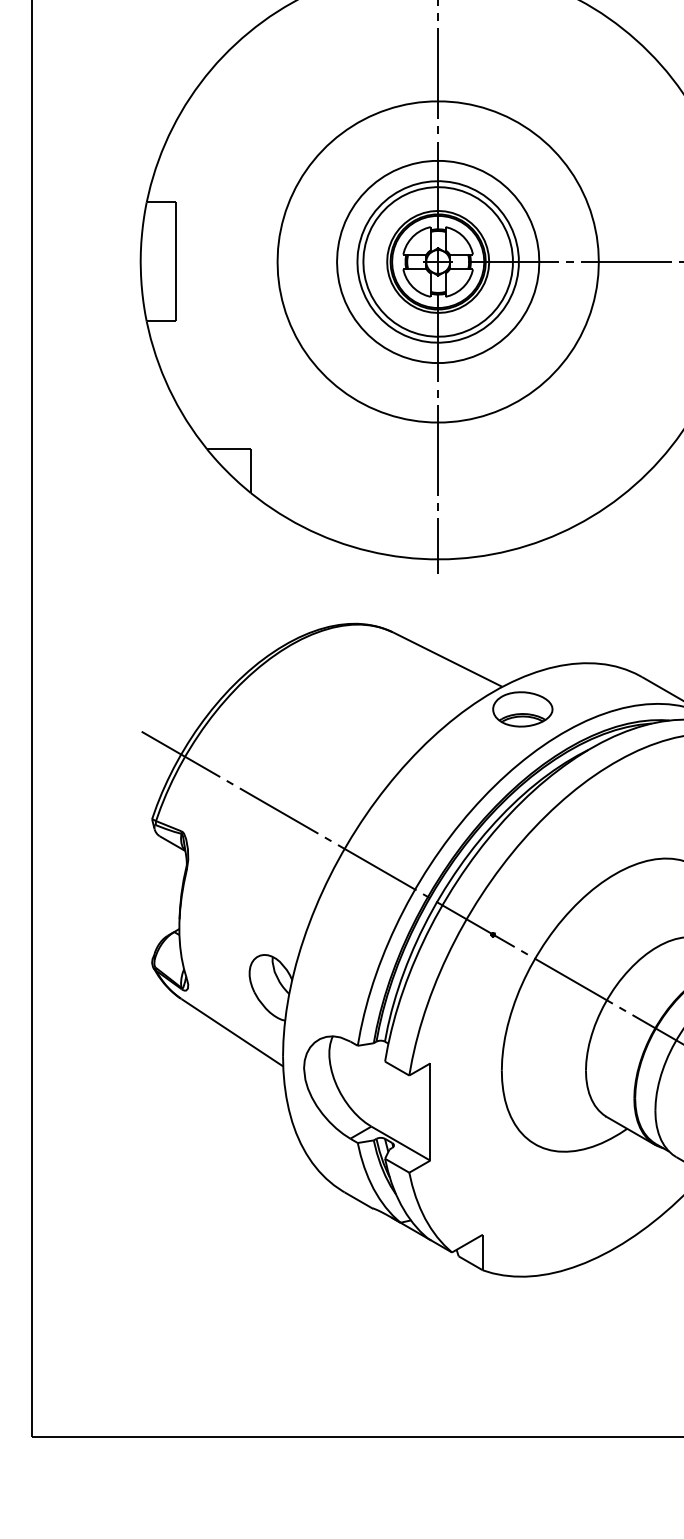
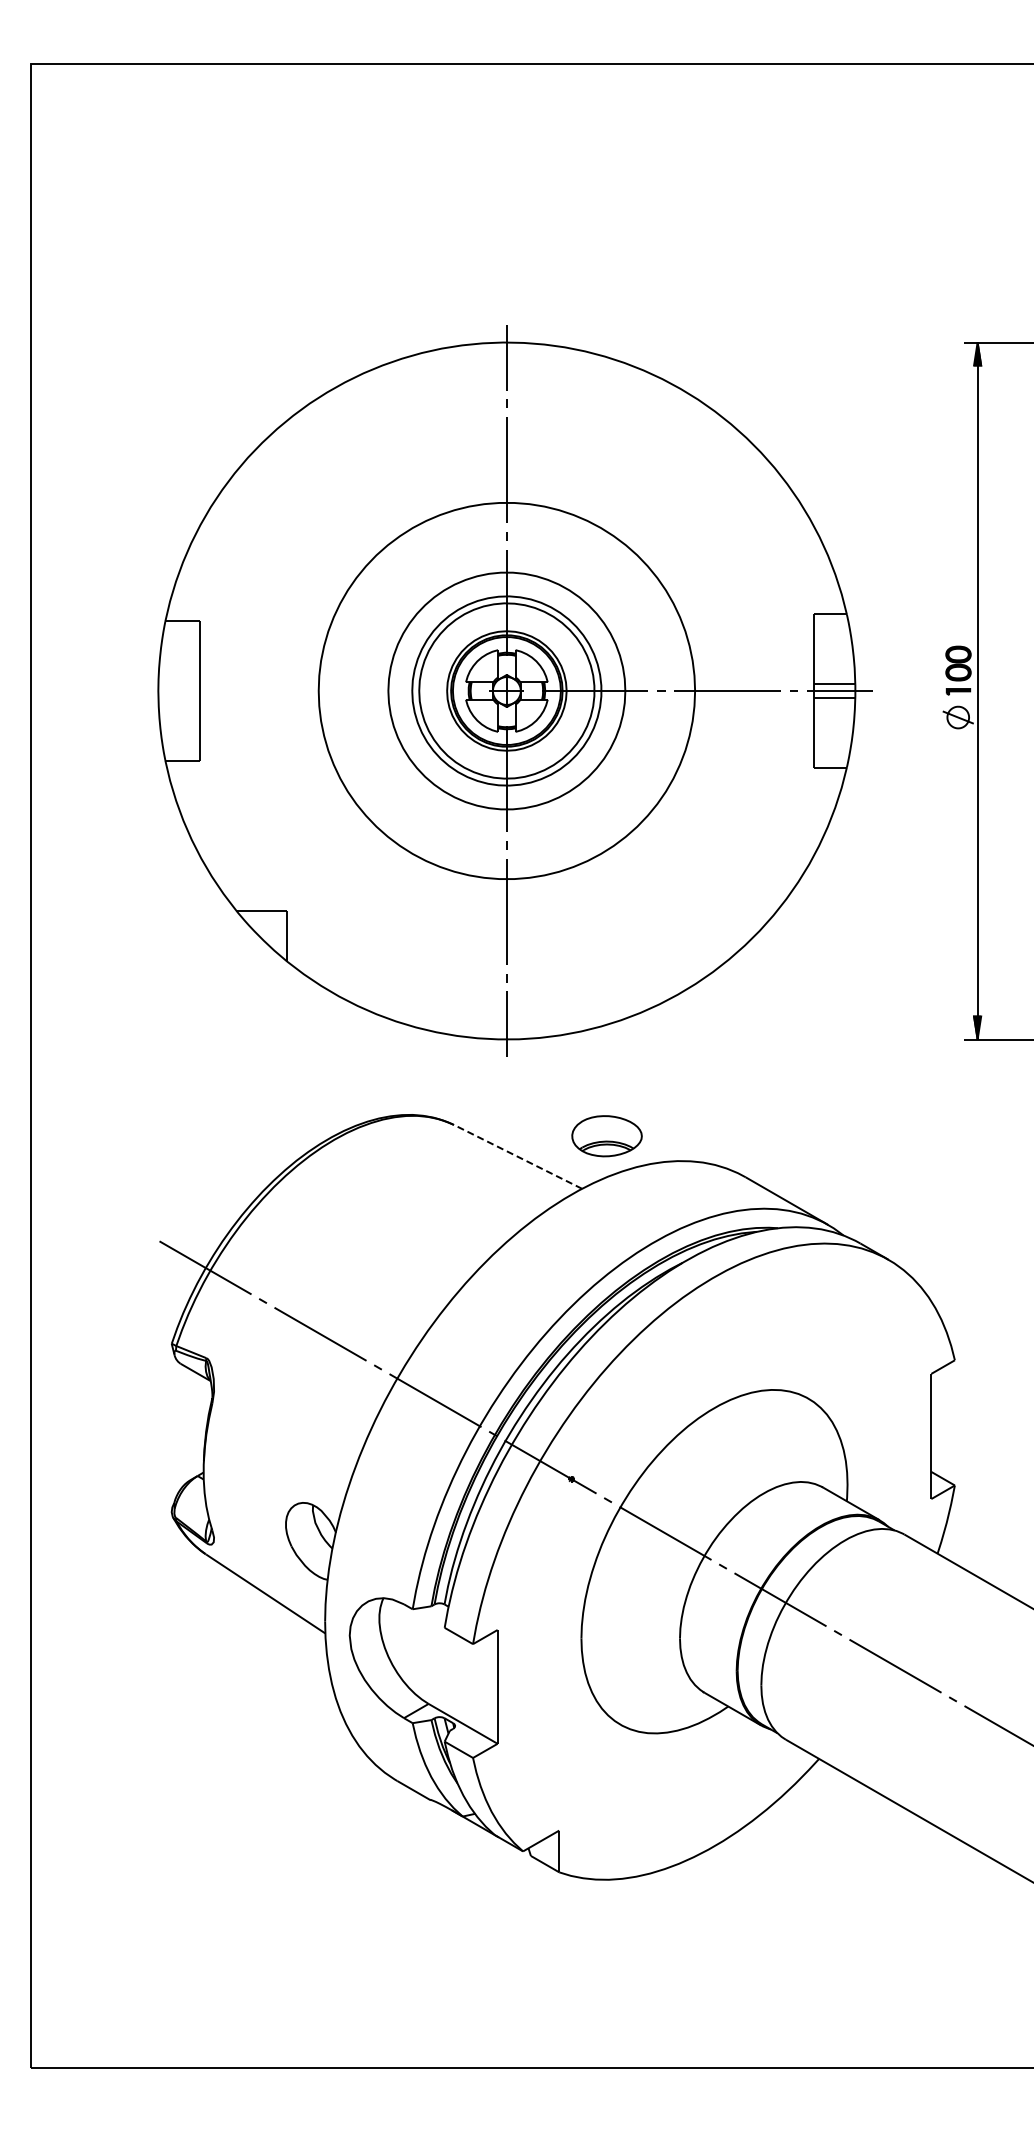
line: (447, 659) -> (517, 1156), solid -> dashed
part: (522, 709) -> (606, 1136), moved

